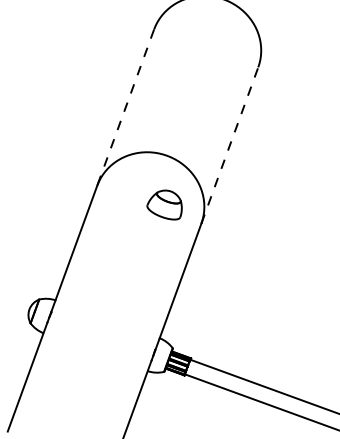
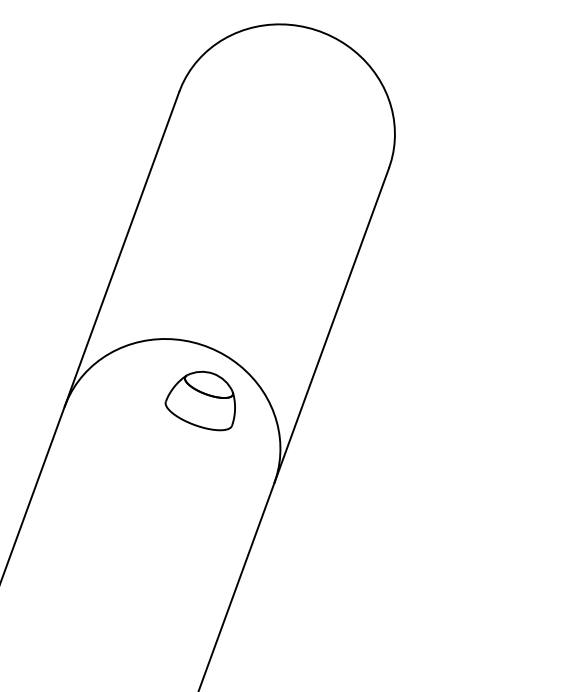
line: (125, 108) -> (121, 250), dashed -> solid
line: (230, 145) -> (333, 325), dashed -> solid
part: (164, 204) -> (200, 399), moved

